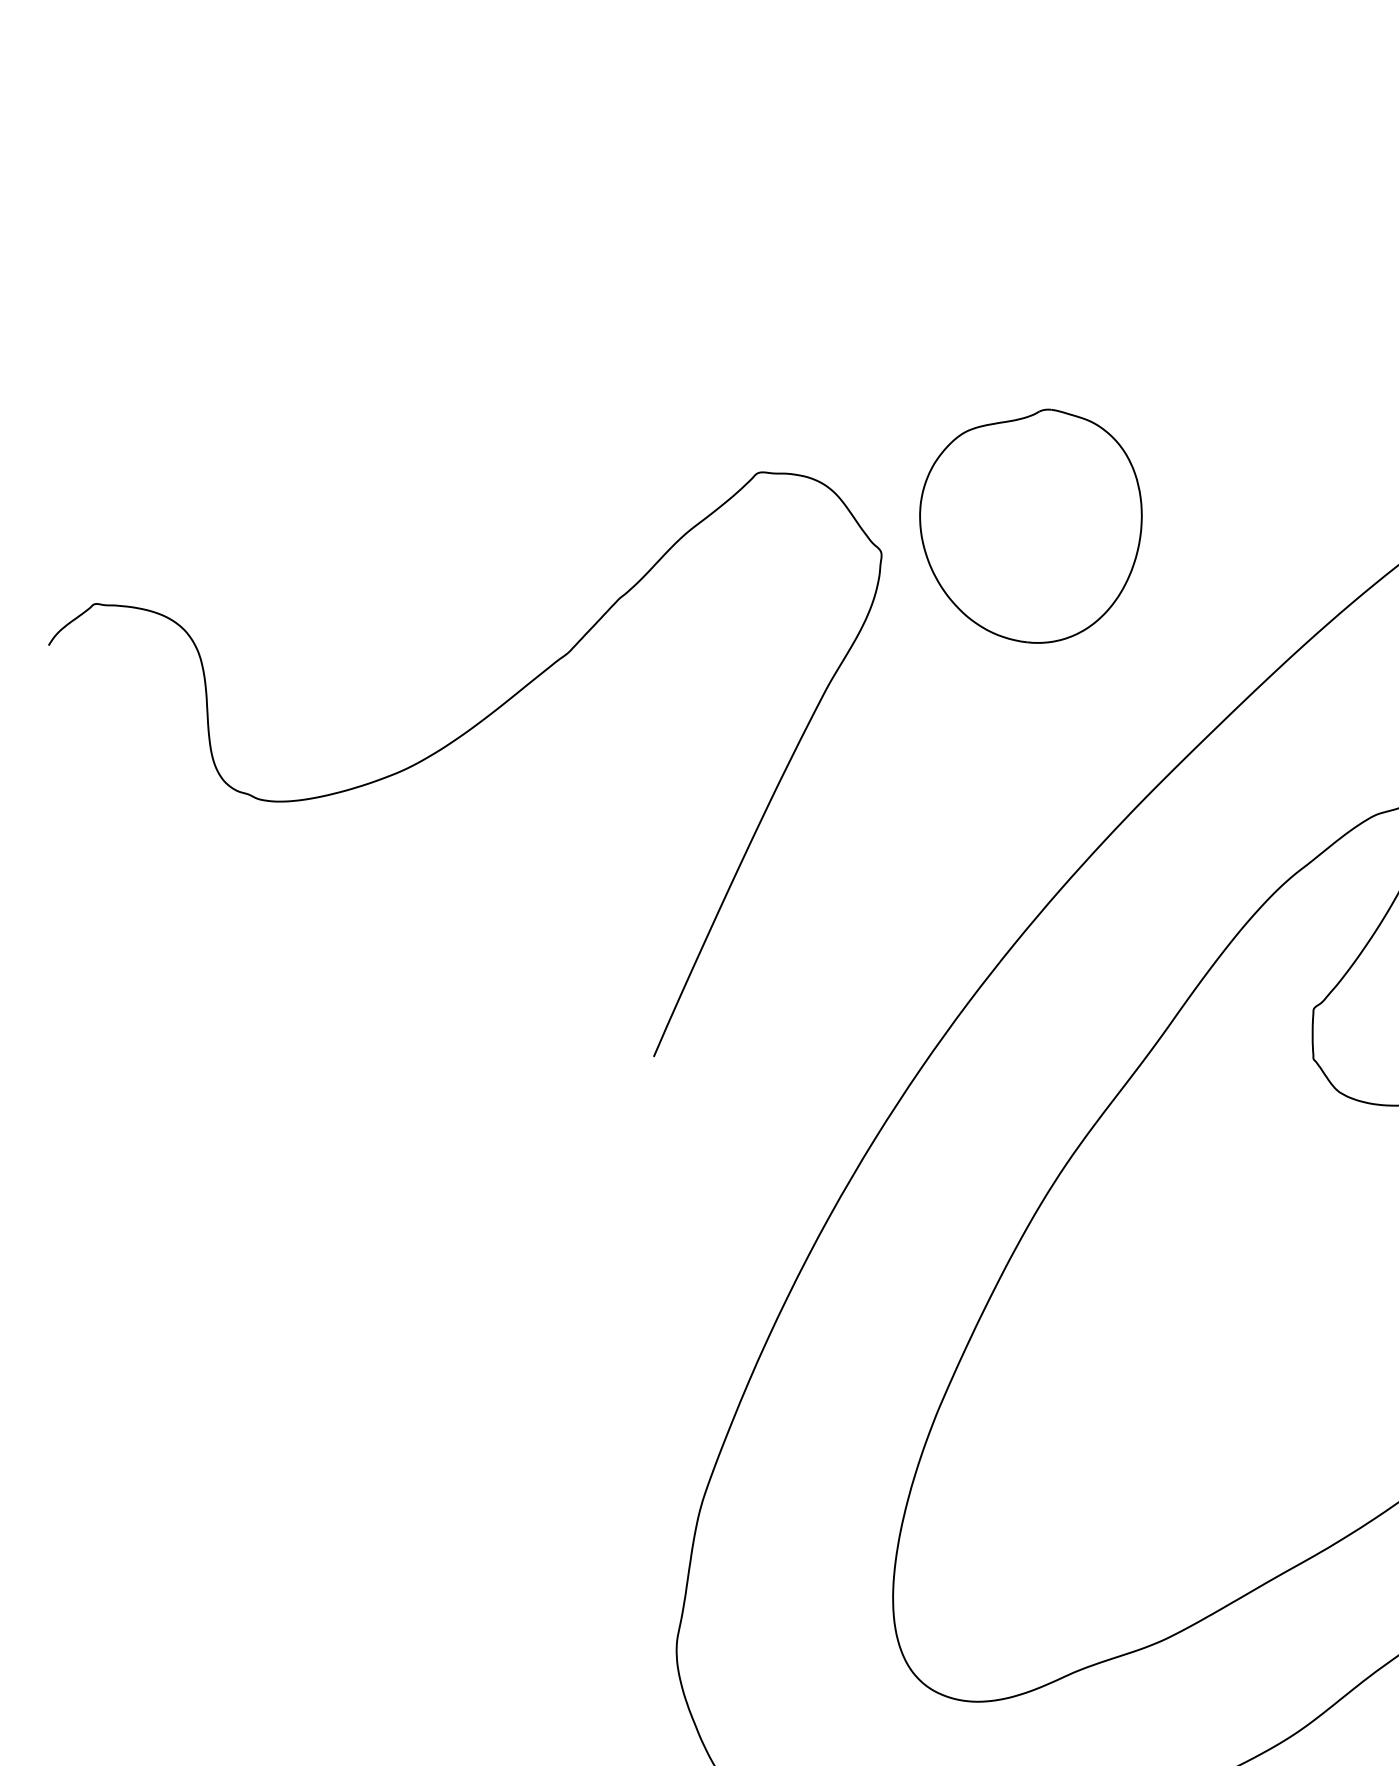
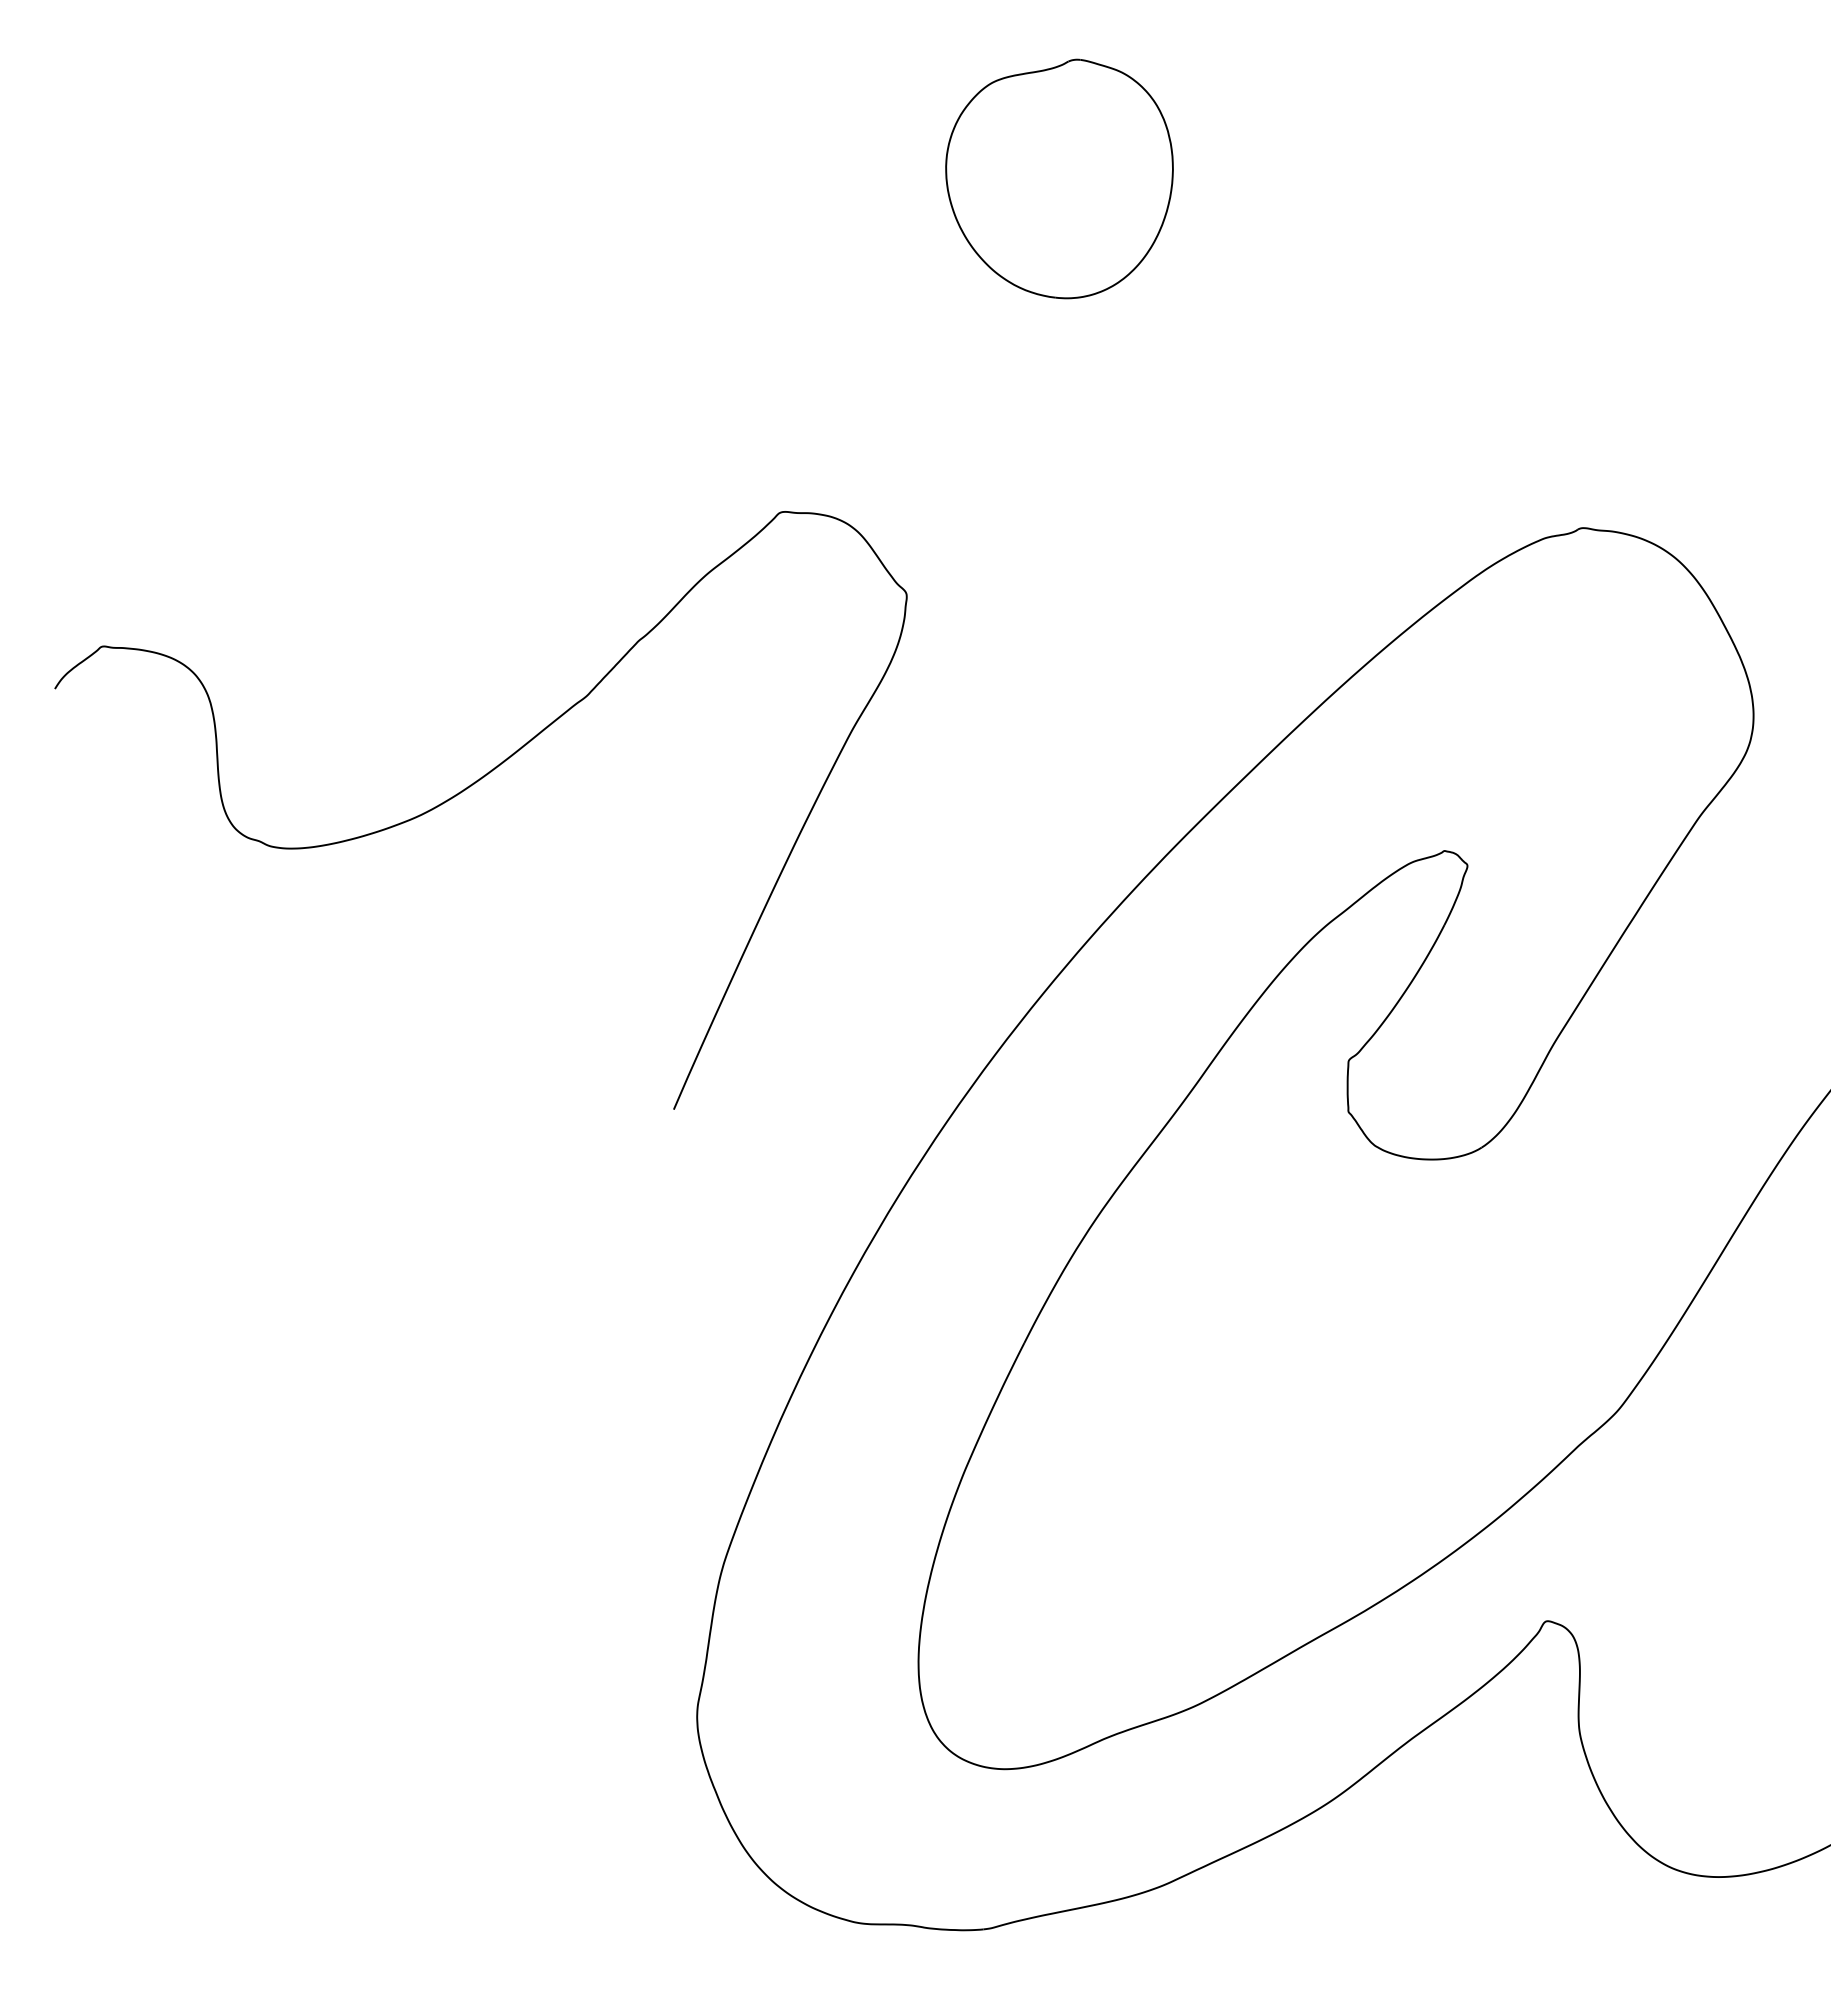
part: (1030, 525) -> (1059, 178), moved

